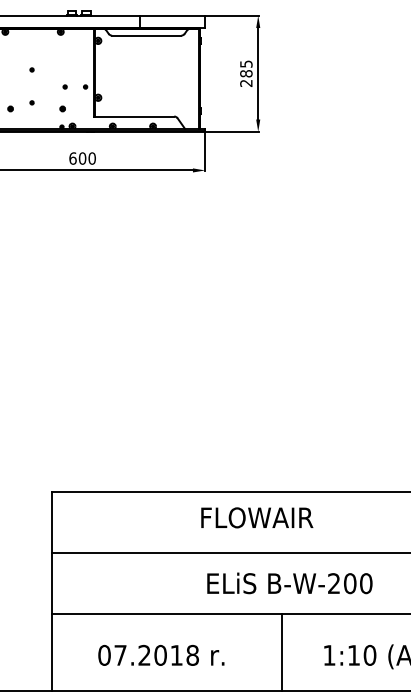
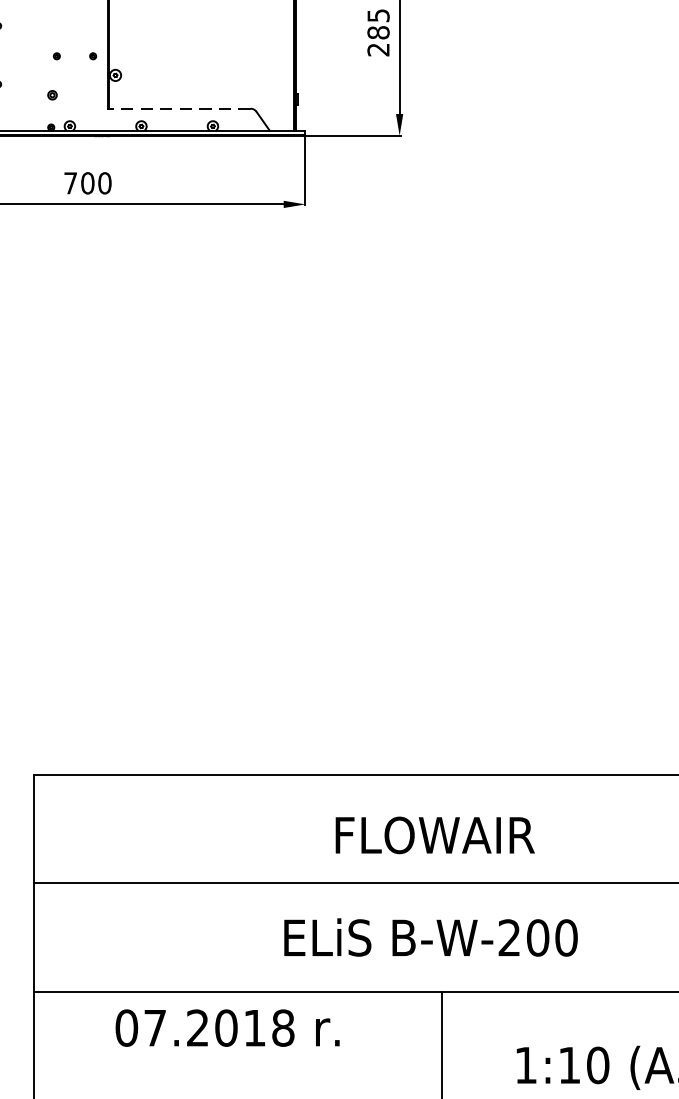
line: (134, 116) -> (179, 108), solid -> dashed
text: (72, 158) -> (69, 183), 600 -> 700
text: (257, 517) -> (435, 834), moved
text: (289, 583) -> (430, 937), moved
text: (161, 654) -> (227, 1026), moved

